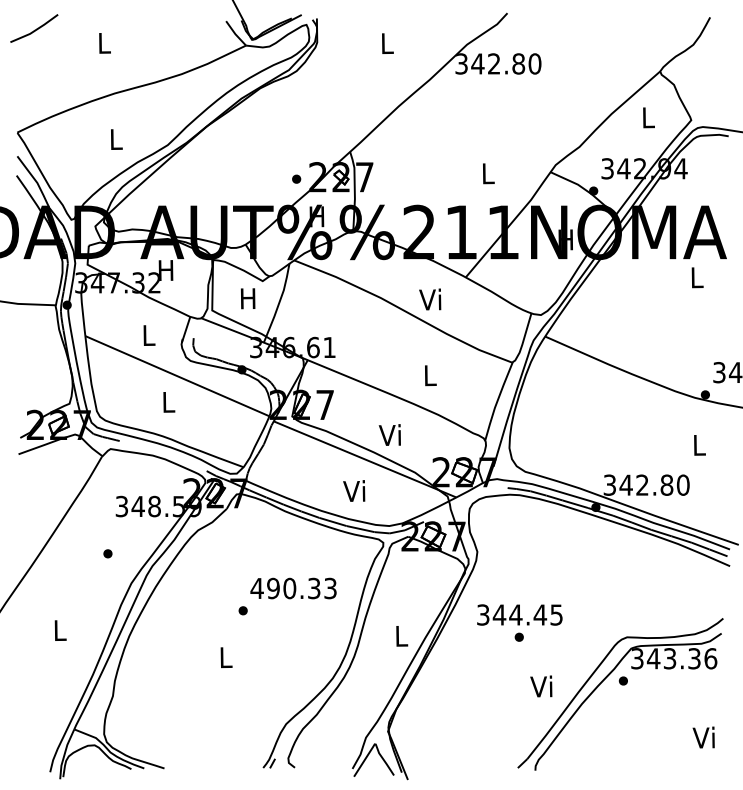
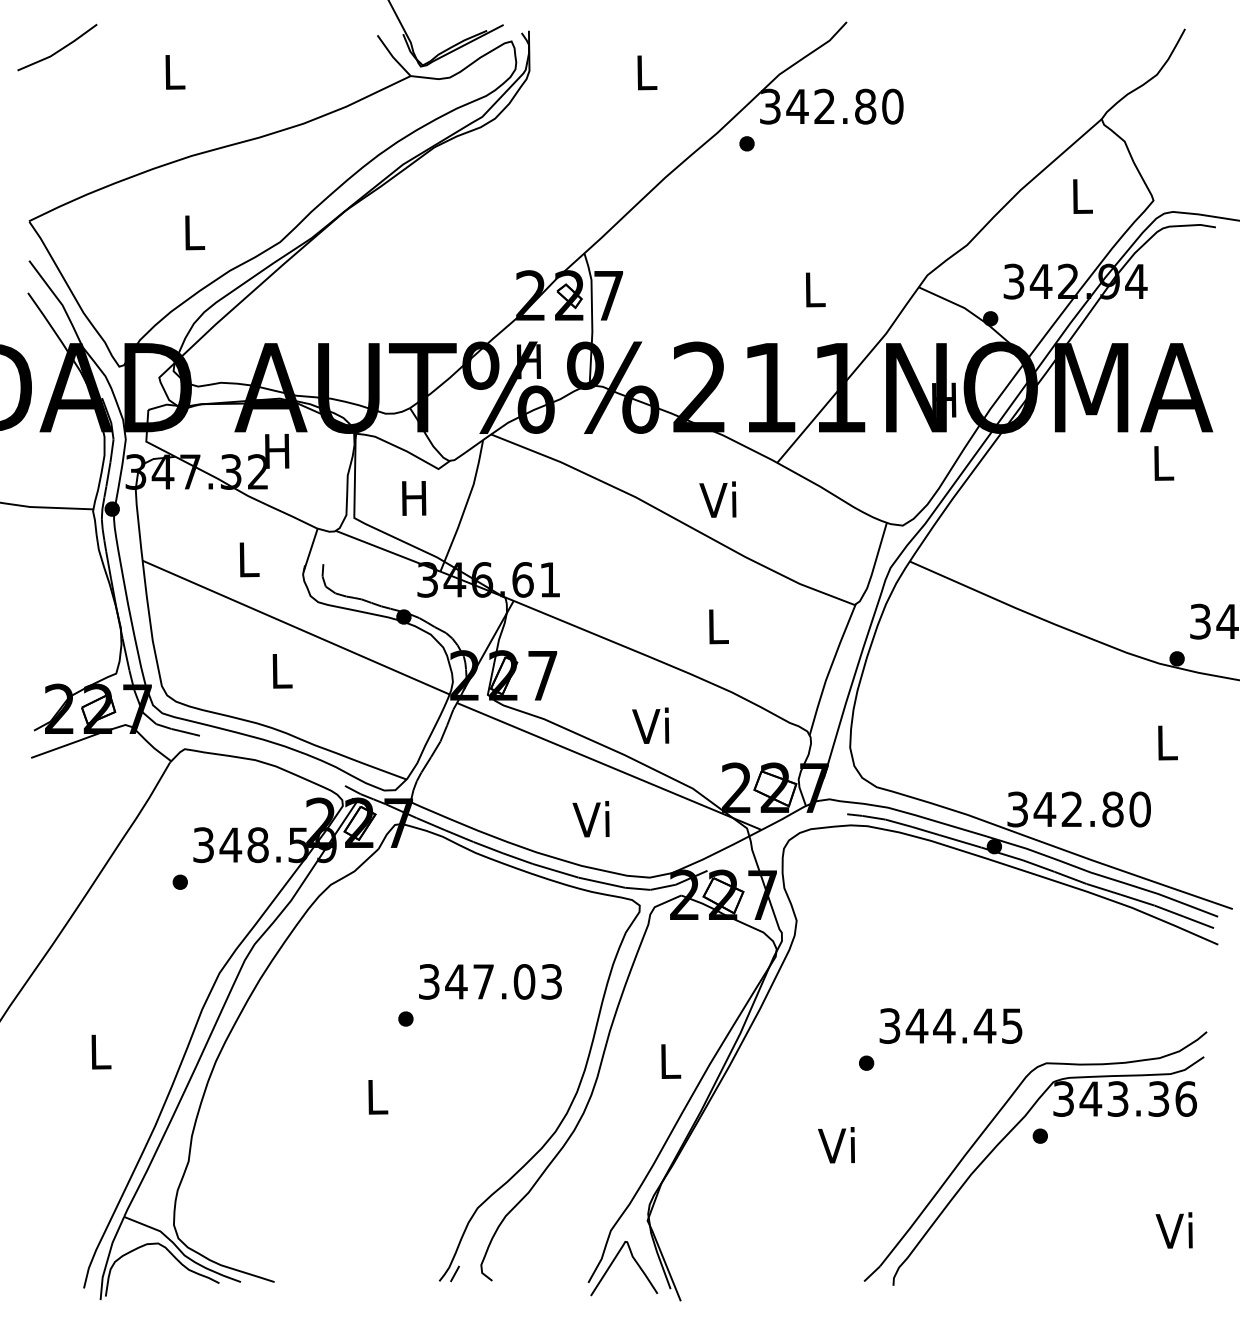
part: (296, 178) -> (746, 142), moved
part: (107, 553) -> (179, 881), moved
text: (285, 588) -> (476, 981), 490.33 -> 347.03
text: (519, 614) -> (950, 1025), moved
text: (541, 686) -> (836, 1145), moved

